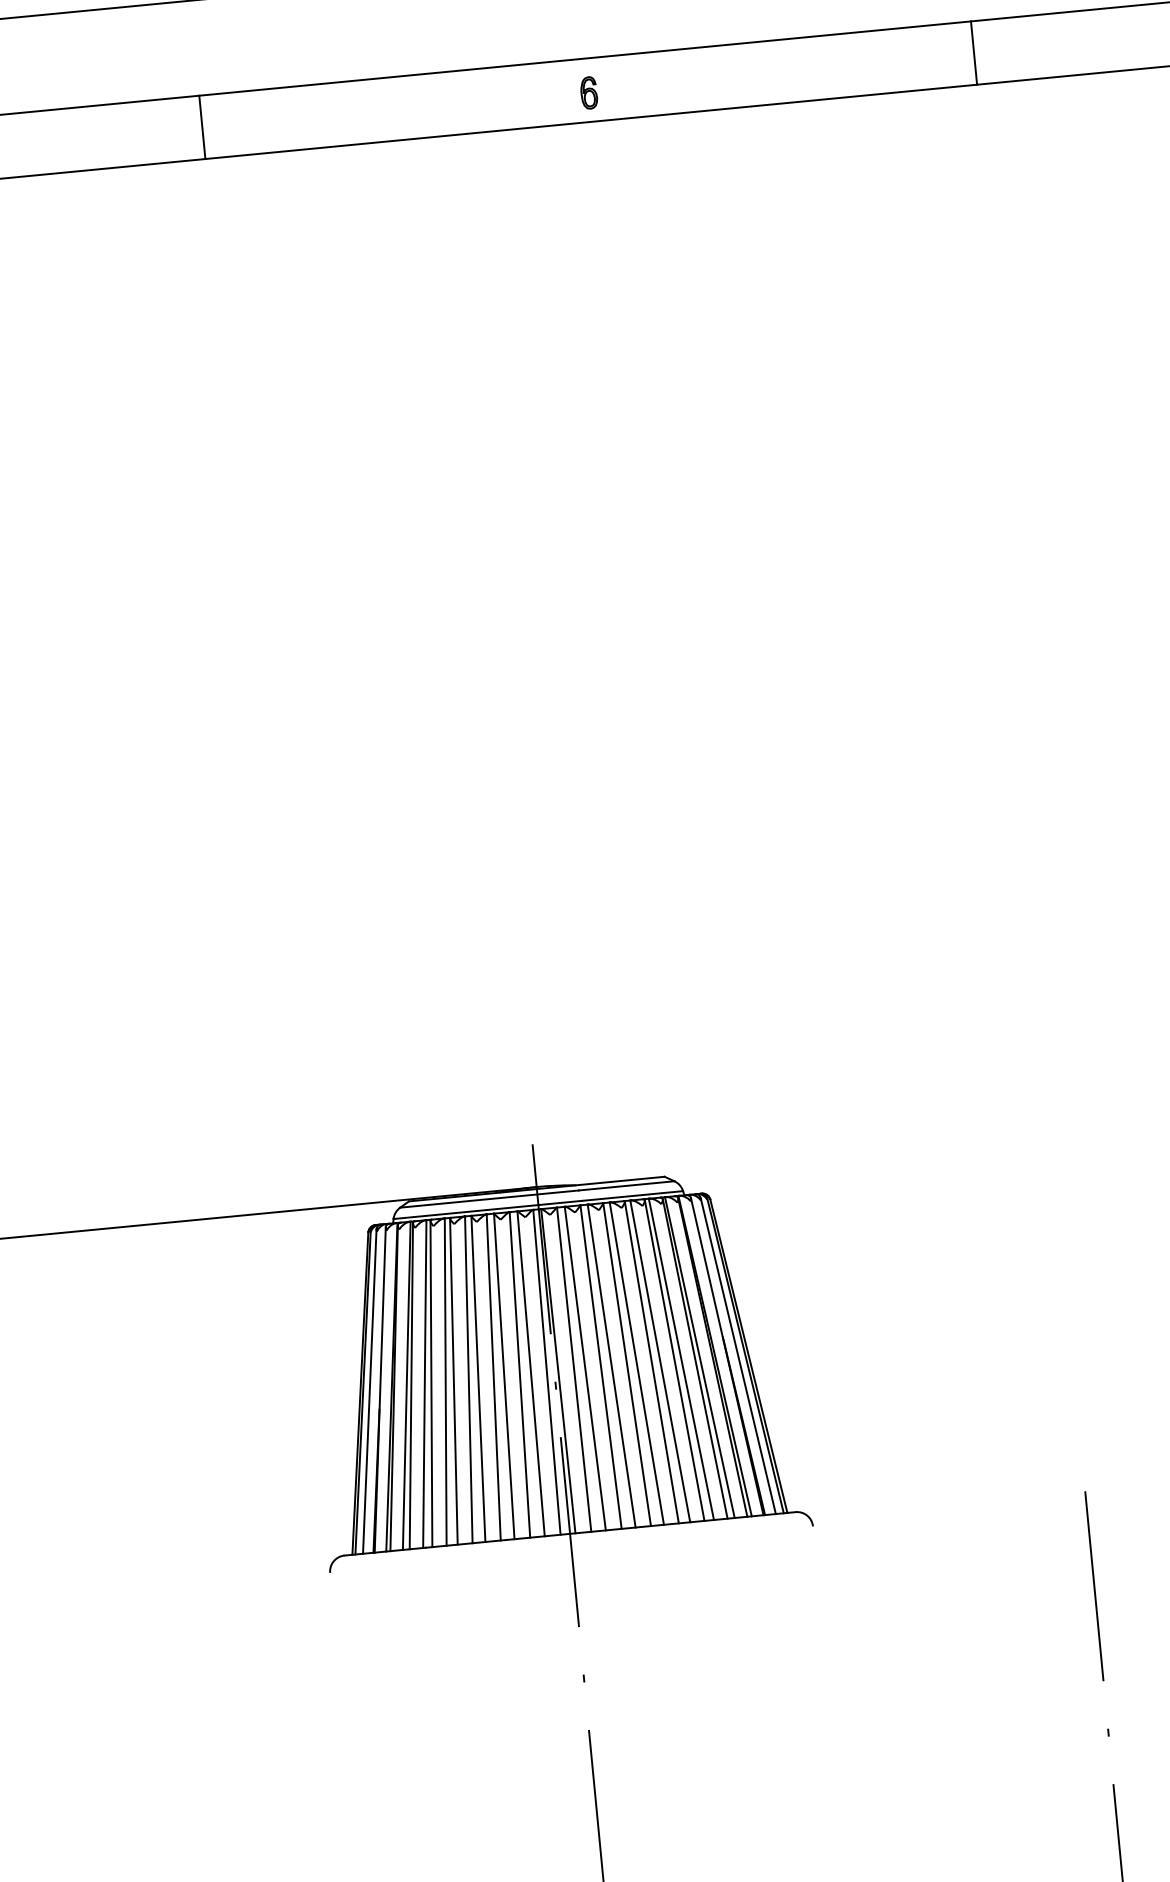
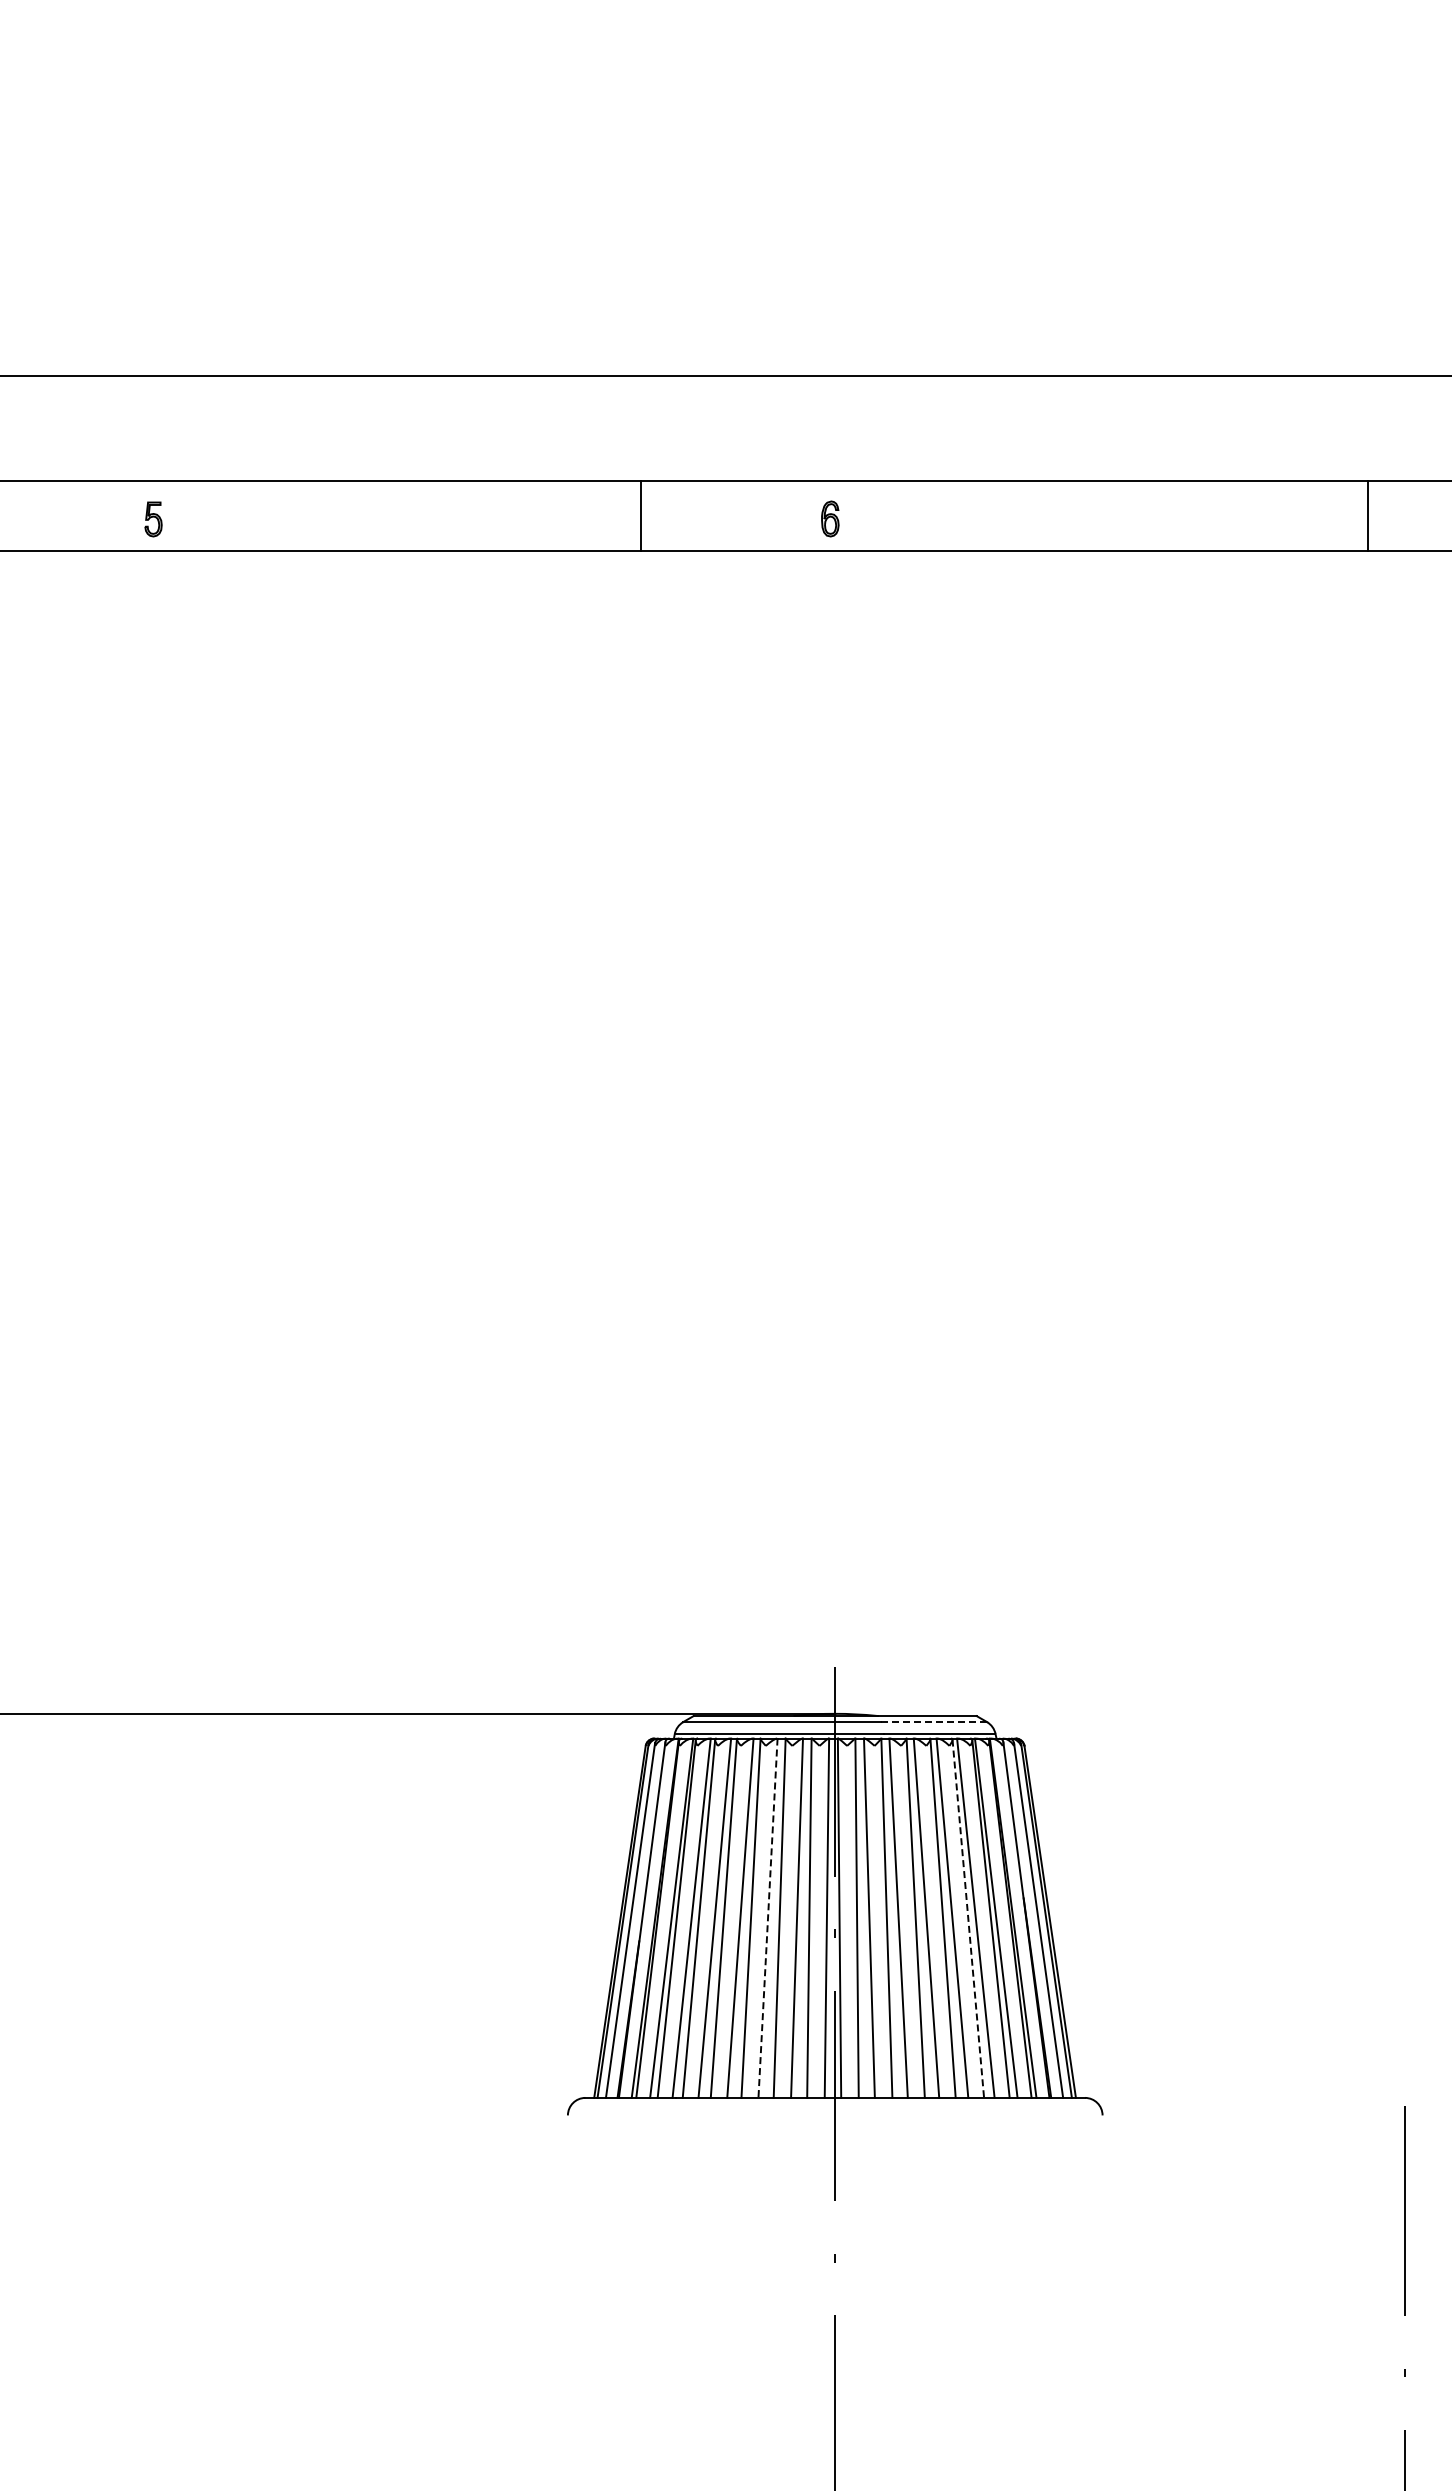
line: (973, 52) -> (1367, 515), moved
part: (589, 92) -> (830, 518), moved
line: (202, 127) -> (641, 515), moved
line: (627, 1186) -> (934, 1722), solid -> dashed
line: (674, 1360) -> (968, 1918), solid -> dashed
line: (494, 1377) -> (768, 1918), solid -> dashed

